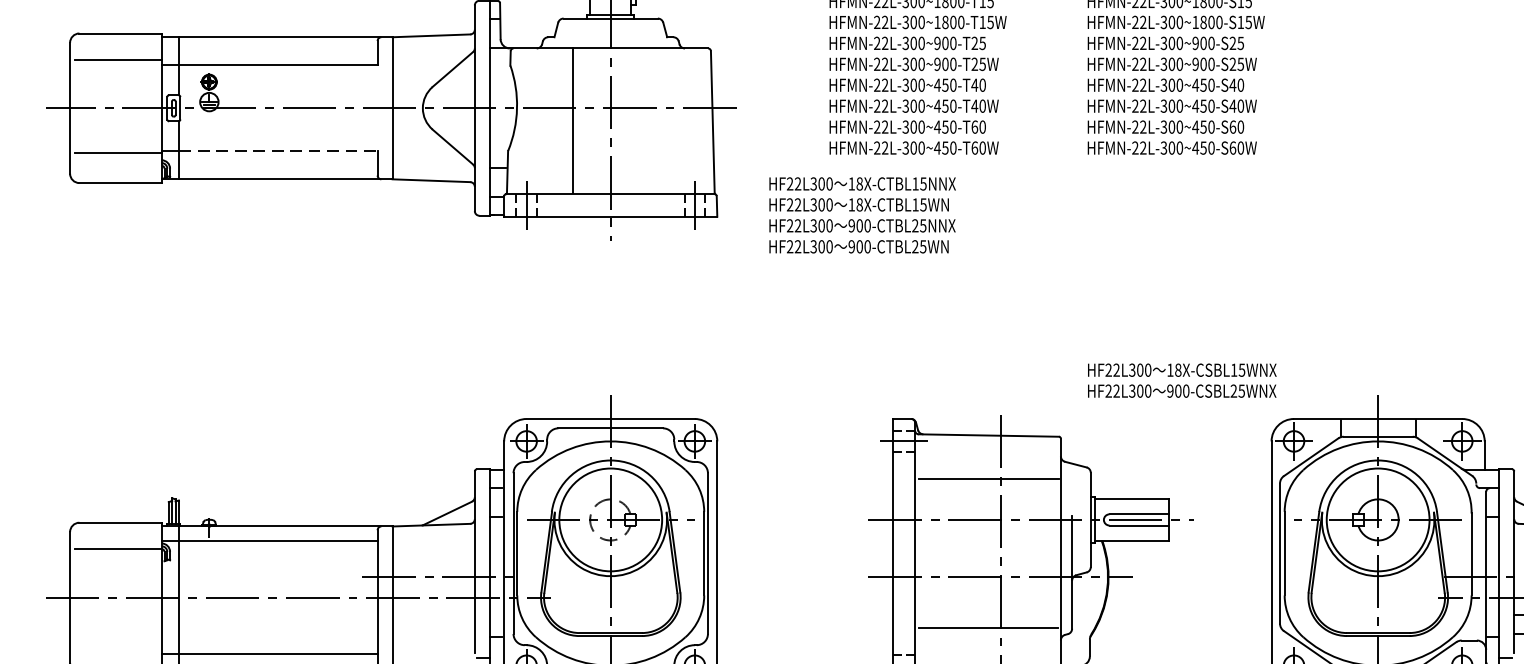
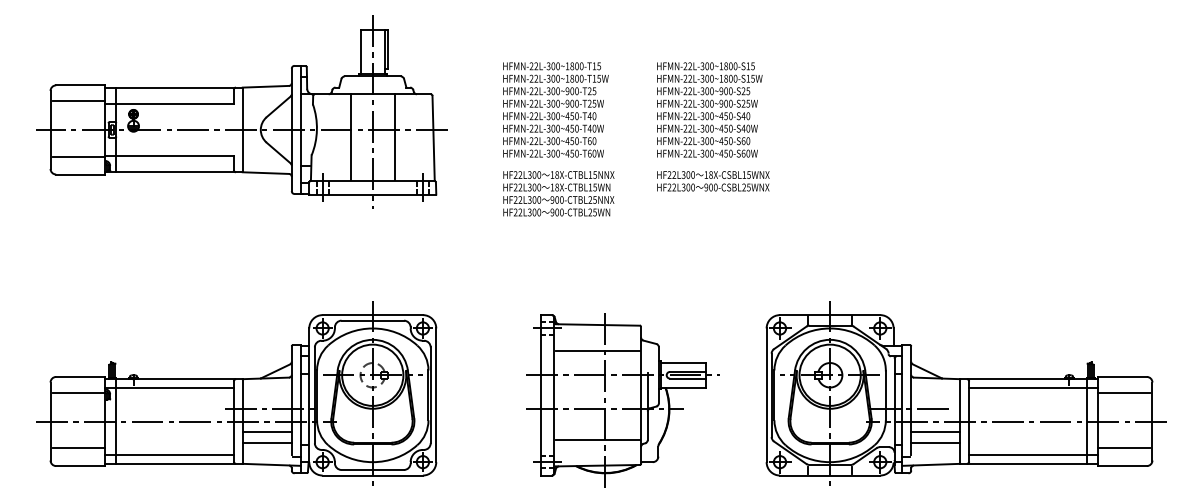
line: (648, 120) -> (395, 137), added
line: (279, 151) -> (175, 155), dashed -> solid
text: (861, 214) -> (558, 193), moved
text: (1182, 381) -> (713, 181), moved
line: (432, 614) -> (266, 431), added
line: (432, 634) -> (266, 443), added
line: (118, 642) -> (79, 448), added

